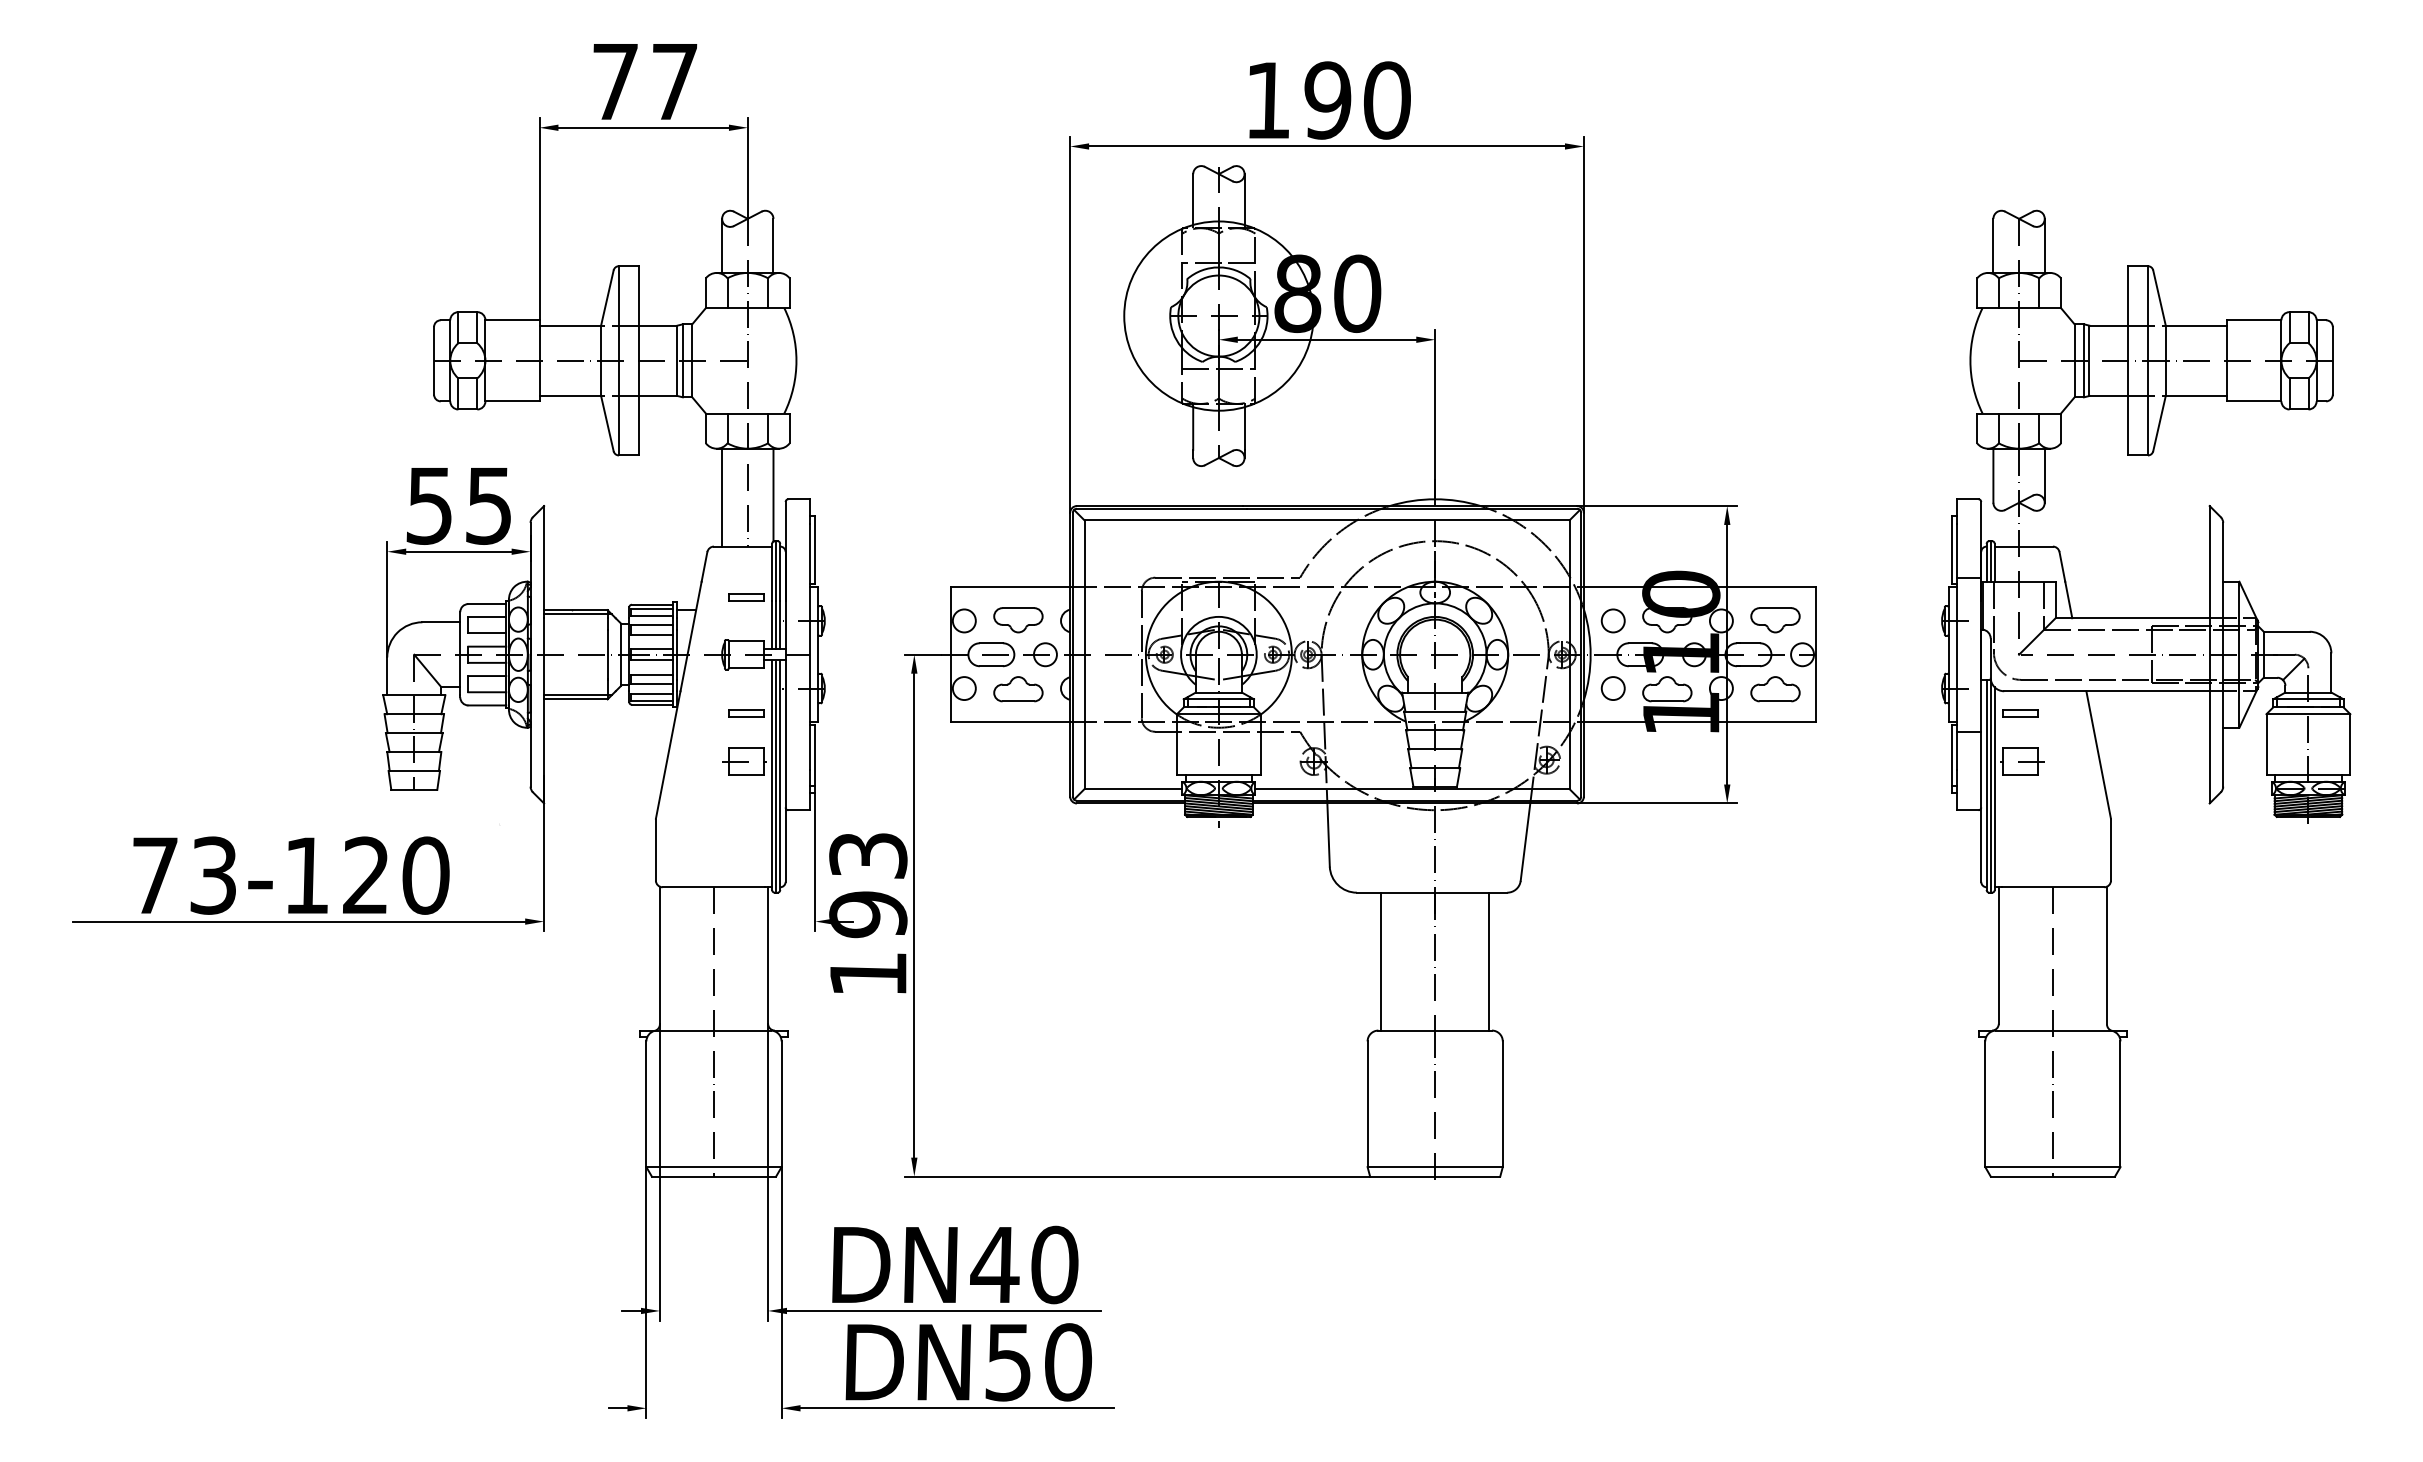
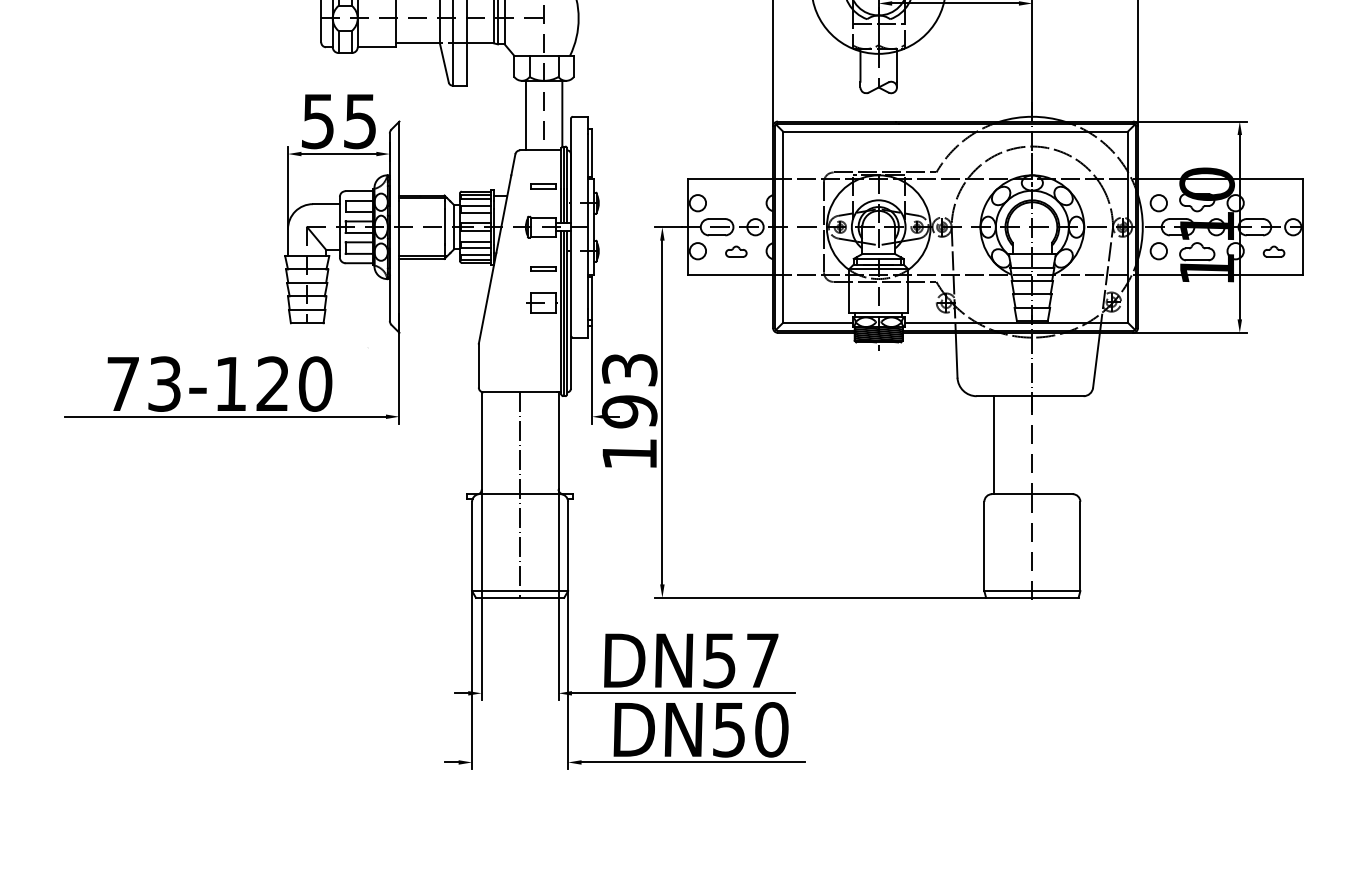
part: (1018, 620) -> (736, 202), removed
part: (1775, 620) -> (1274, 202), removed
part: (1018, 689) -> (736, 251), size x0.6
part: (1775, 689) -> (1274, 251), size x0.6
line: (1489, 961) -> (1070, 445), removed
text: (1024, 1264) -> (740, 660), DN40 -> DN57

